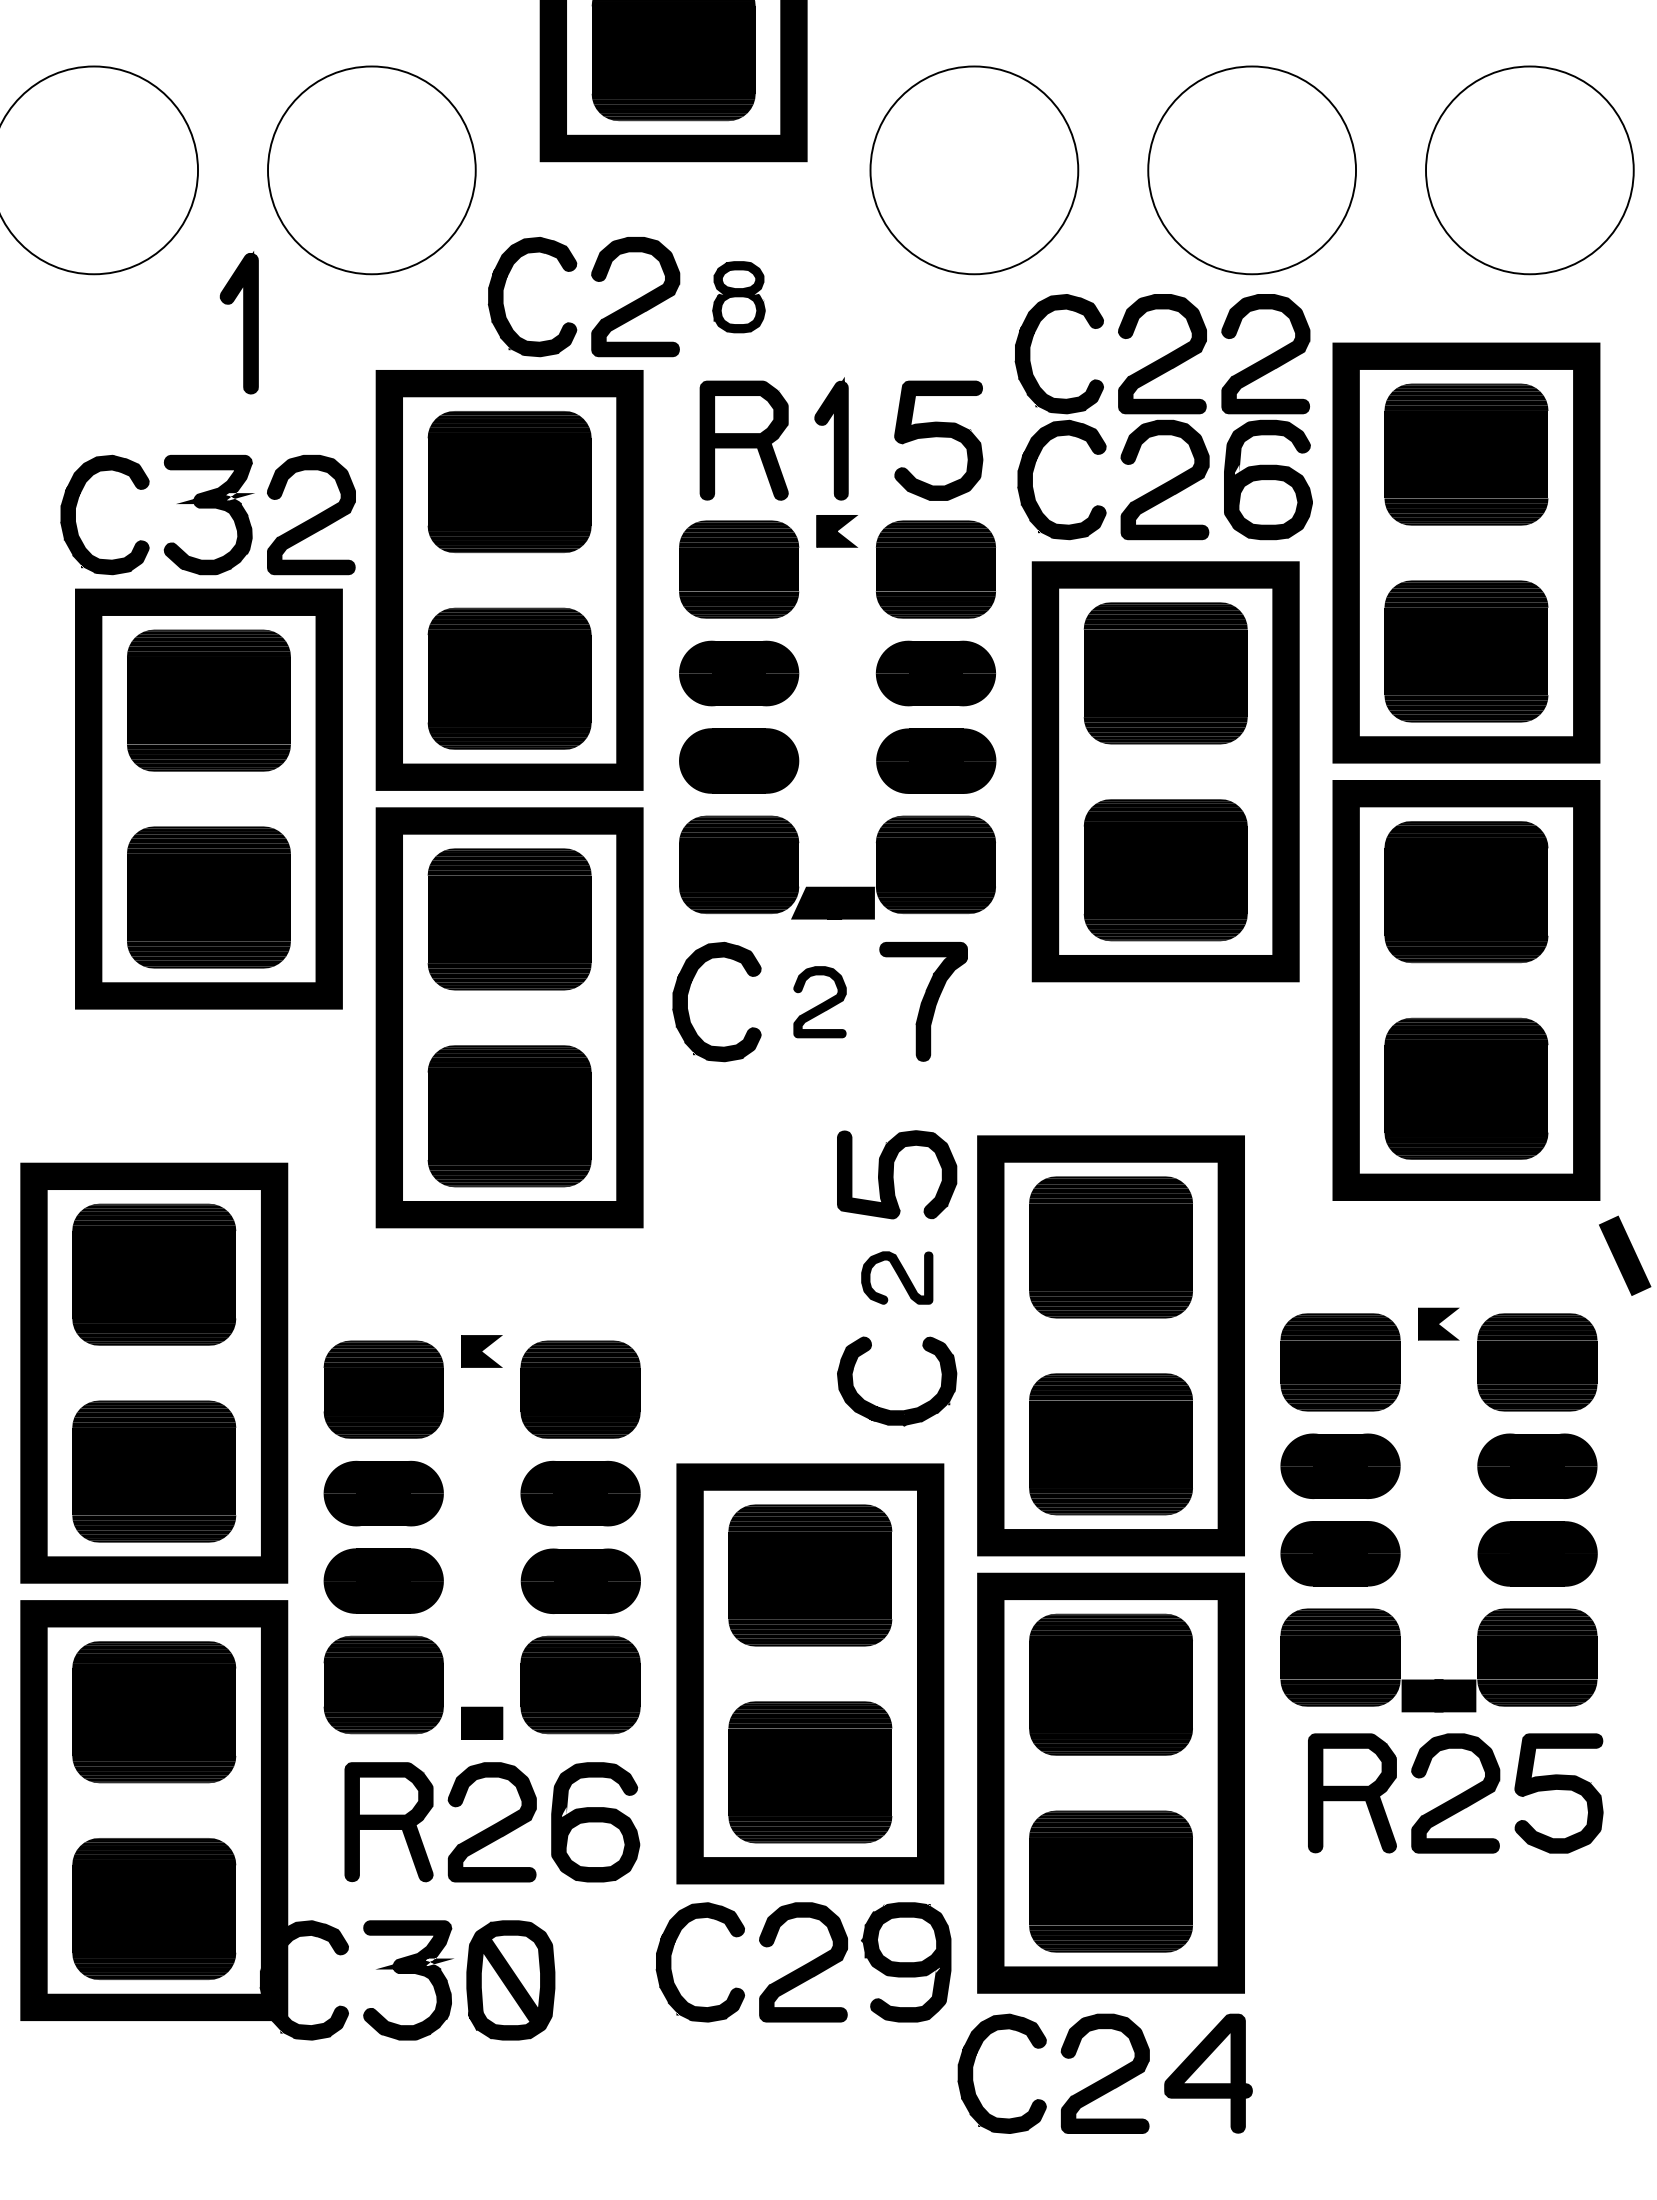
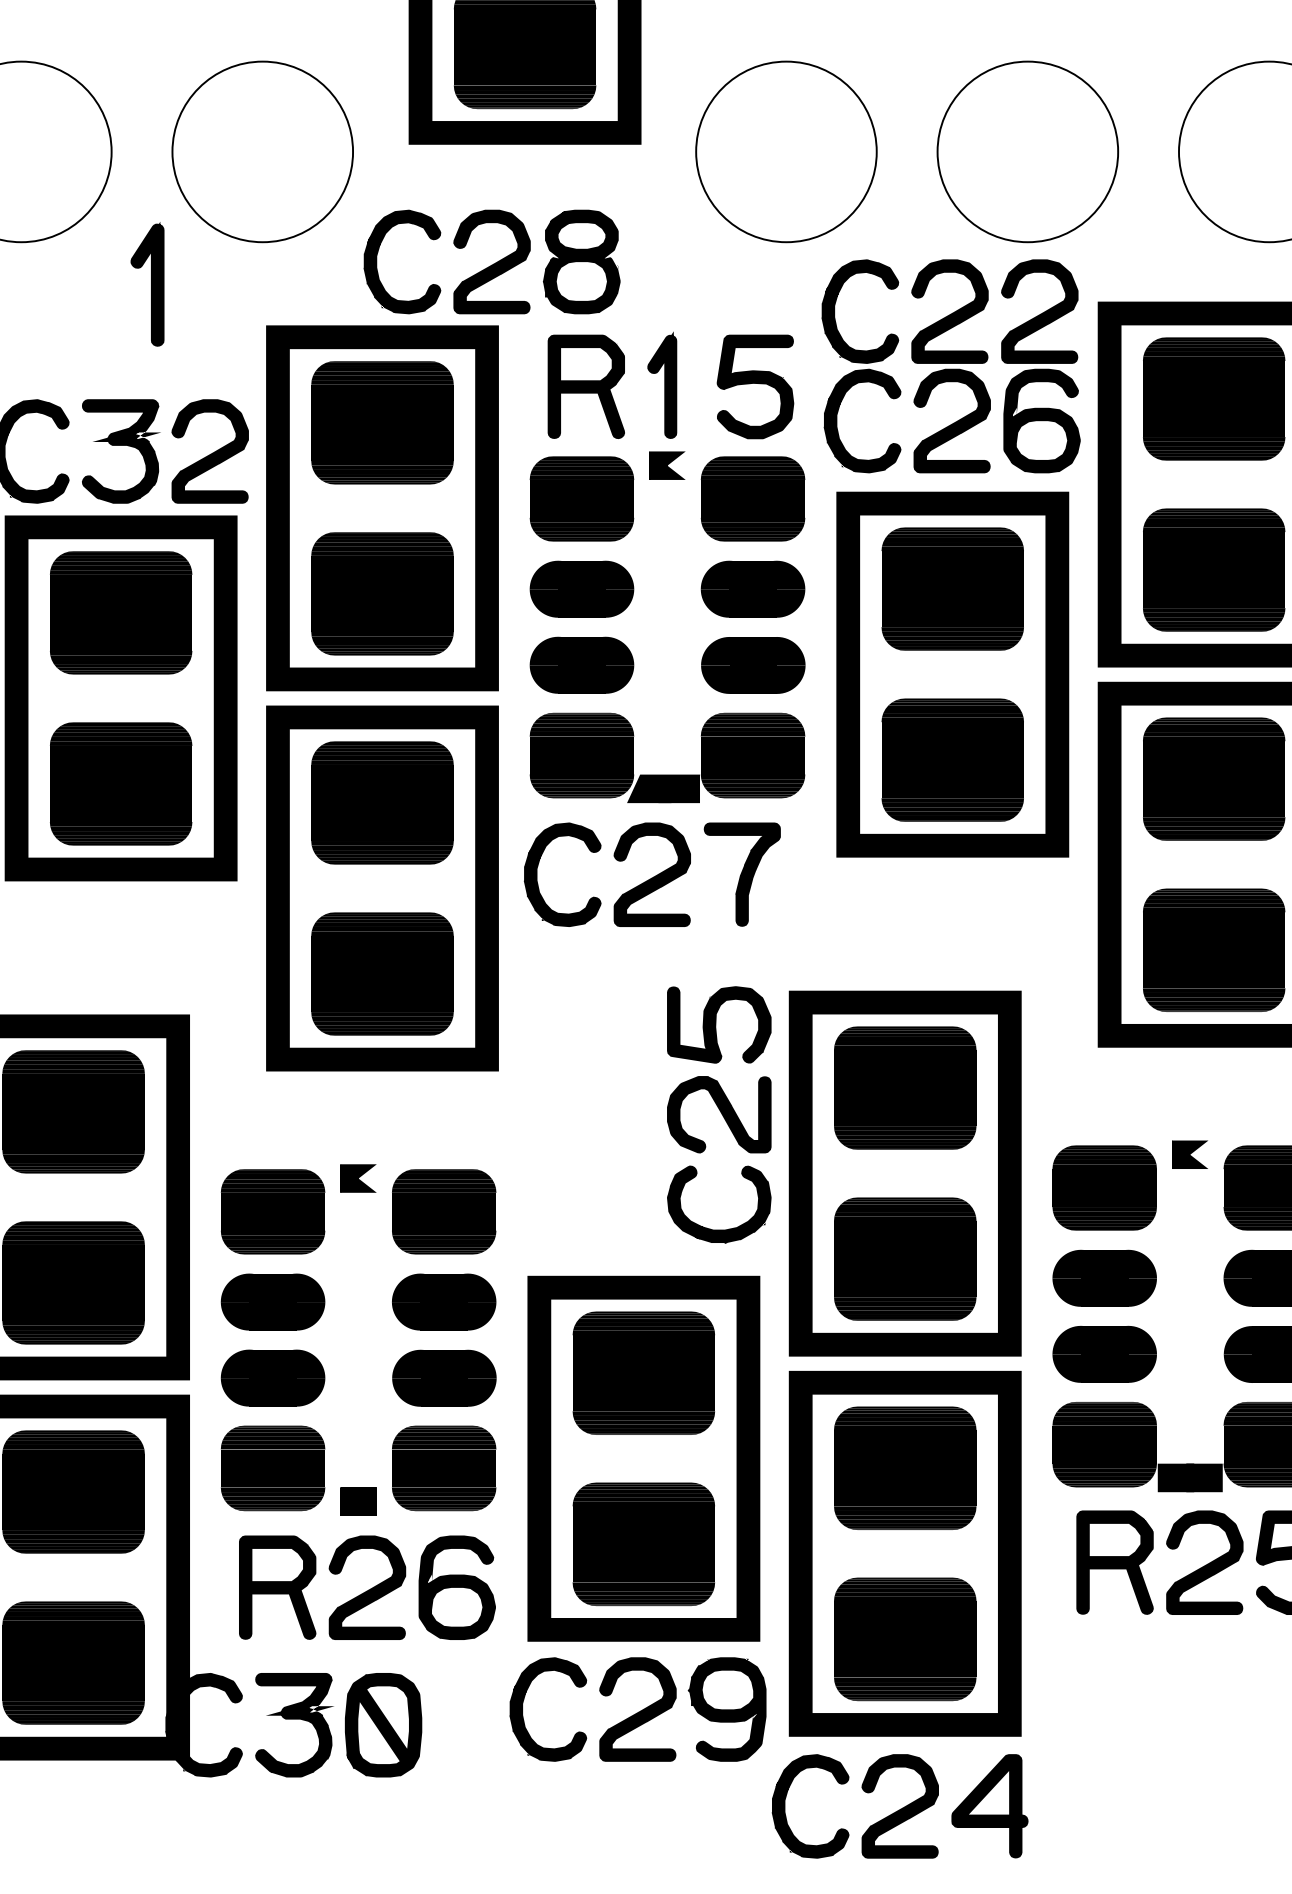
part: (738, 297) -> (581, 262), size x1.67
part: (819, 1002) -> (651, 875), size x1.67
part: (897, 1277) -> (719, 1114), size x1.67

